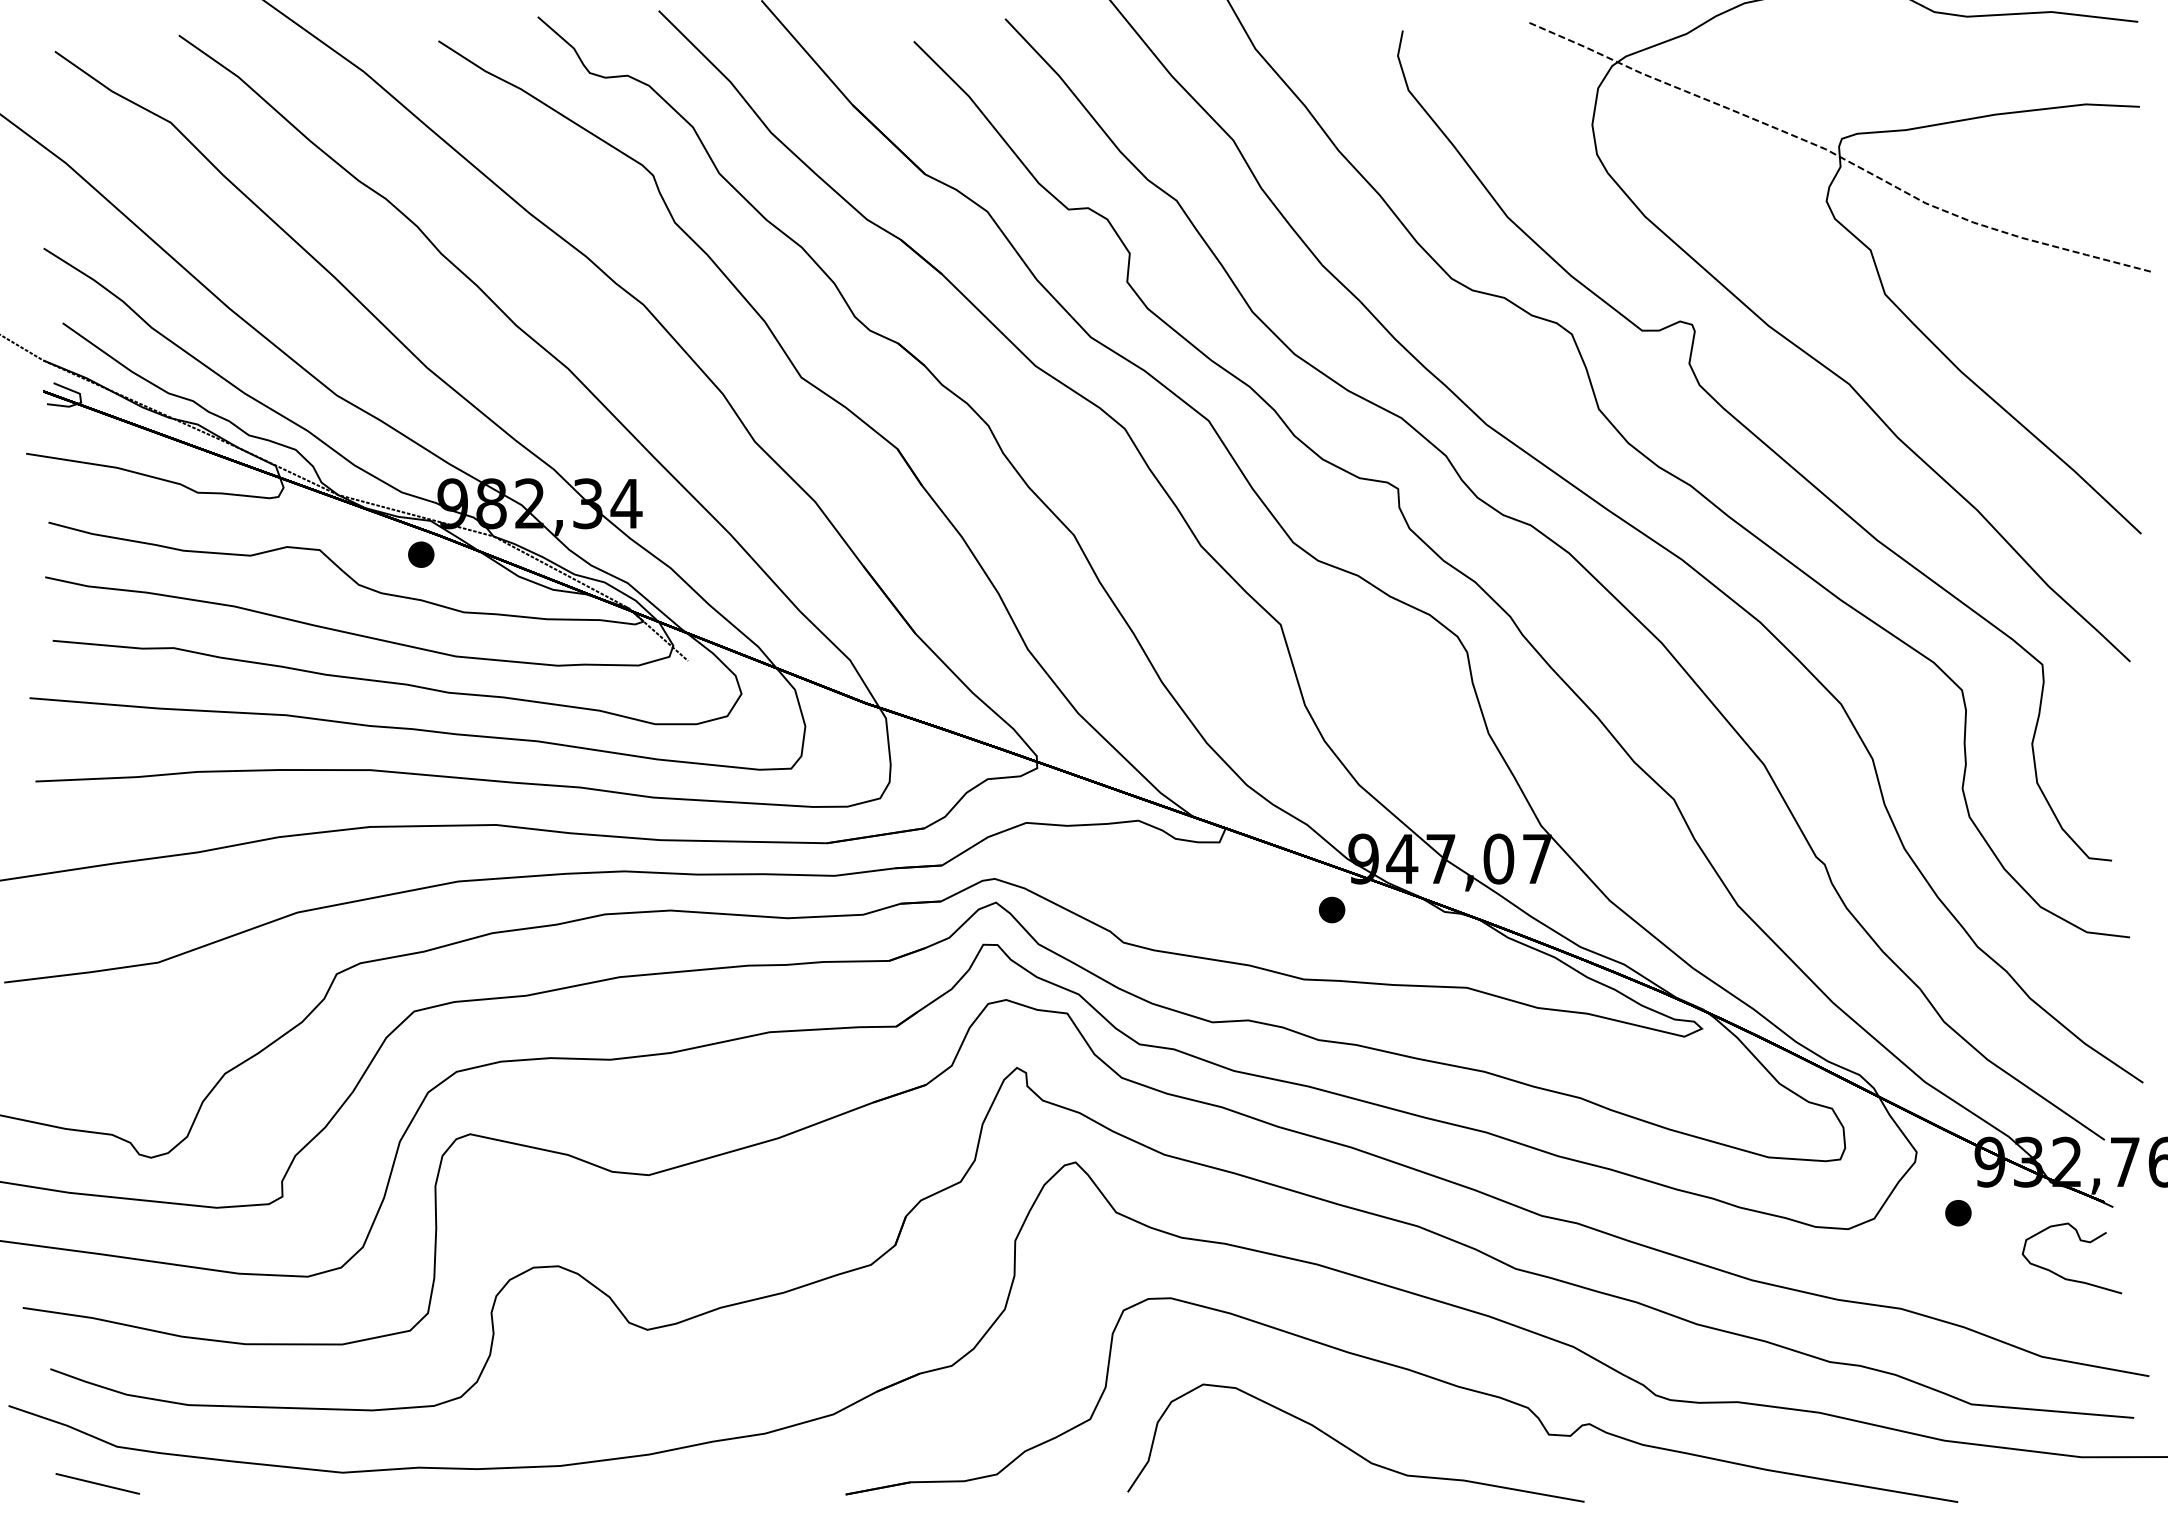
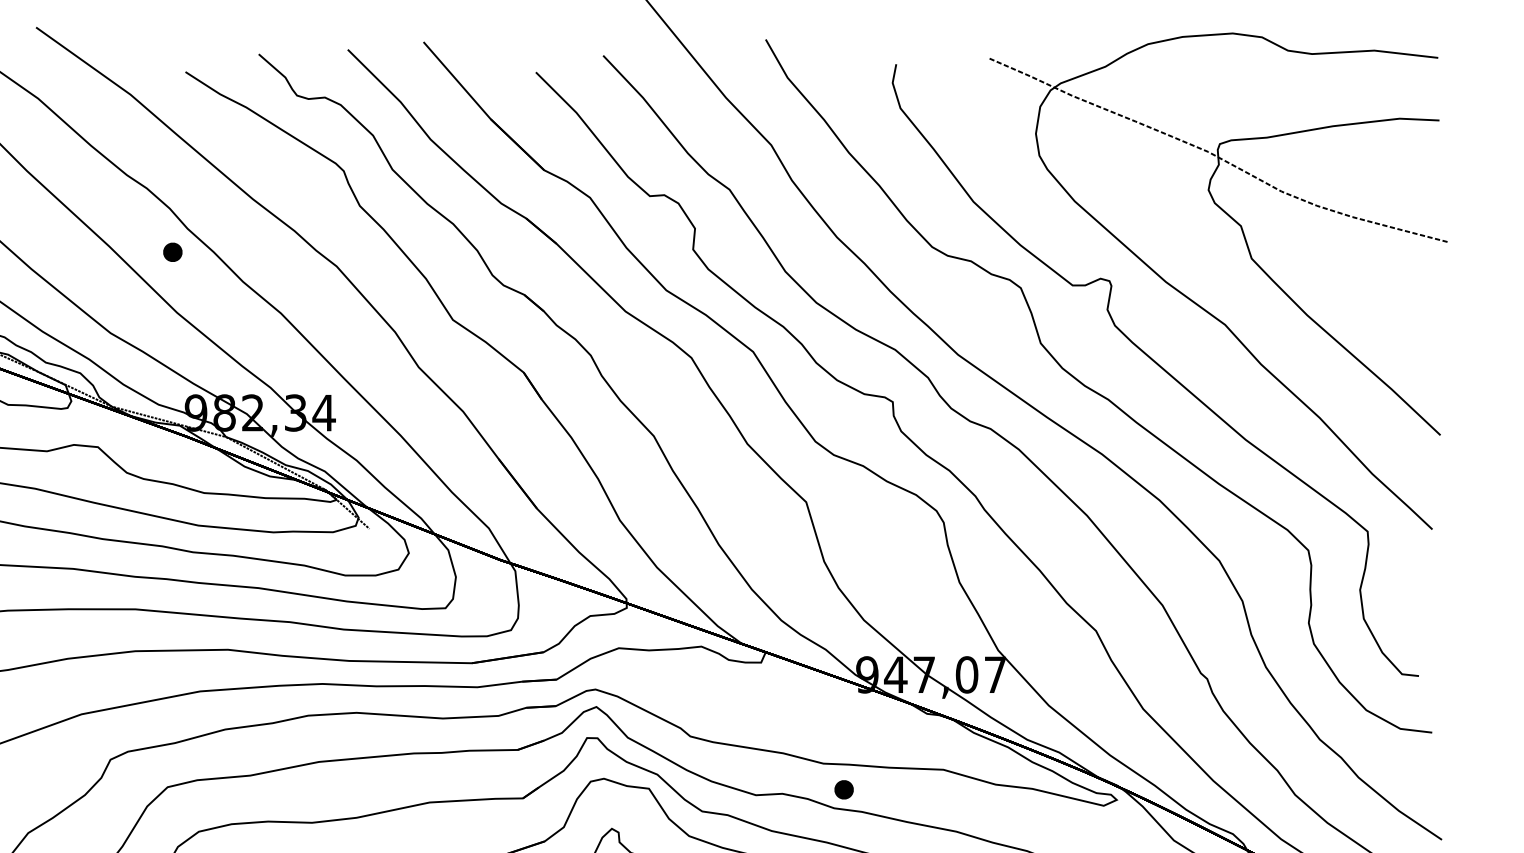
part: (421, 554) -> (173, 252), moved
part: (1332, 909) -> (844, 789), moved

